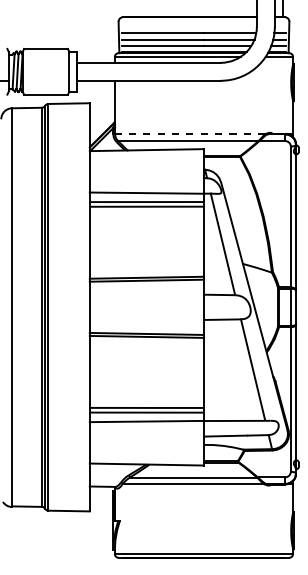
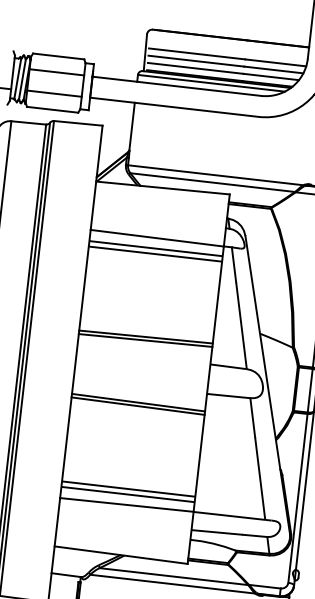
line: (45, 62) -> (56, 72), added
line: (45, 80) -> (53, 93), added
line: (188, 134) -> (213, 175), dashed -> solid

